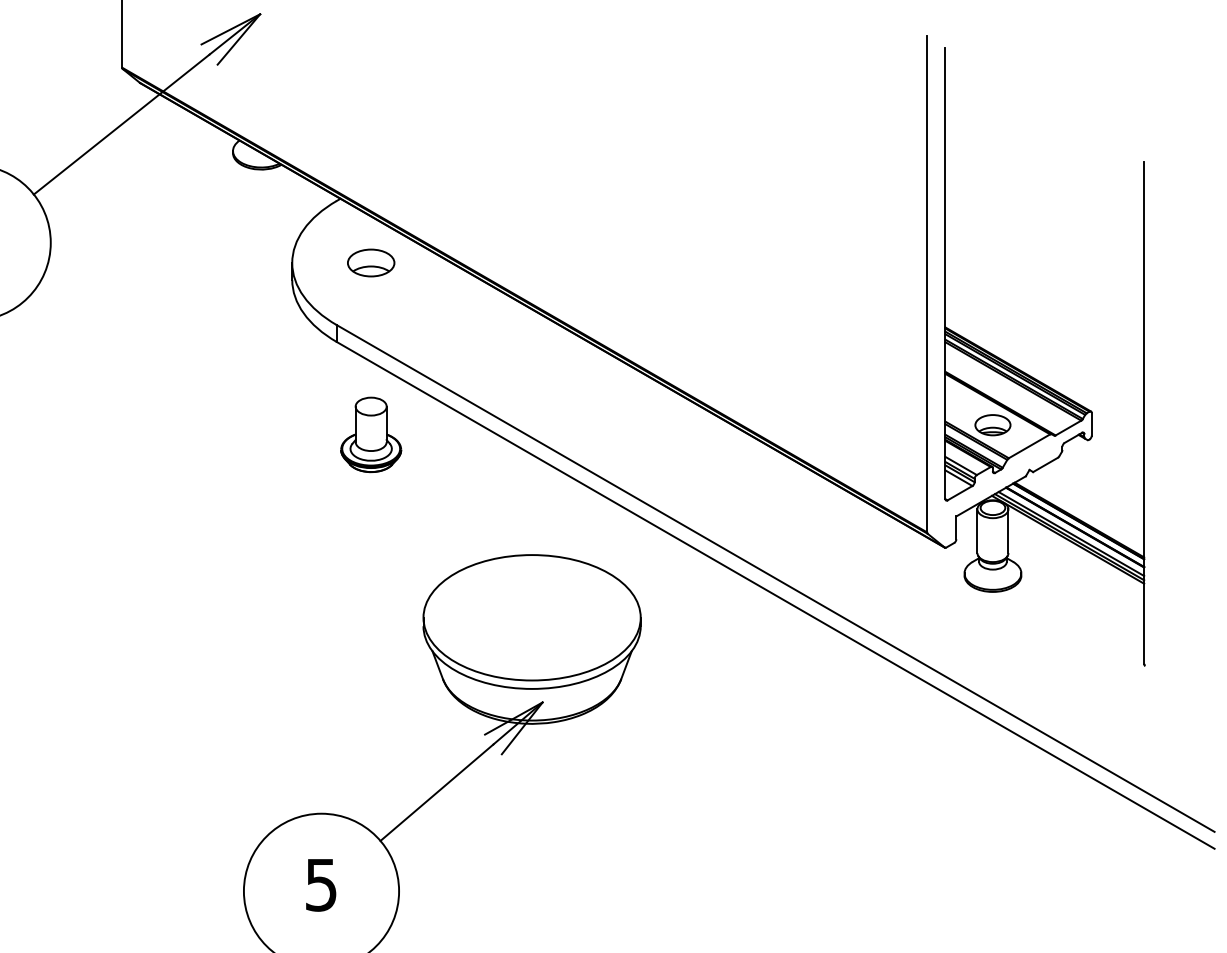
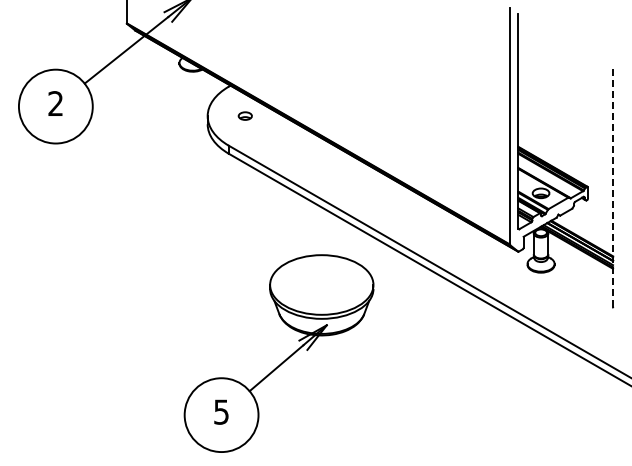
part: (371, 261) -> (245, 115), size x0.6
line: (1145, 412) -> (613, 187), solid -> dashed
part: (371, 433) -> (245, 197), removed

